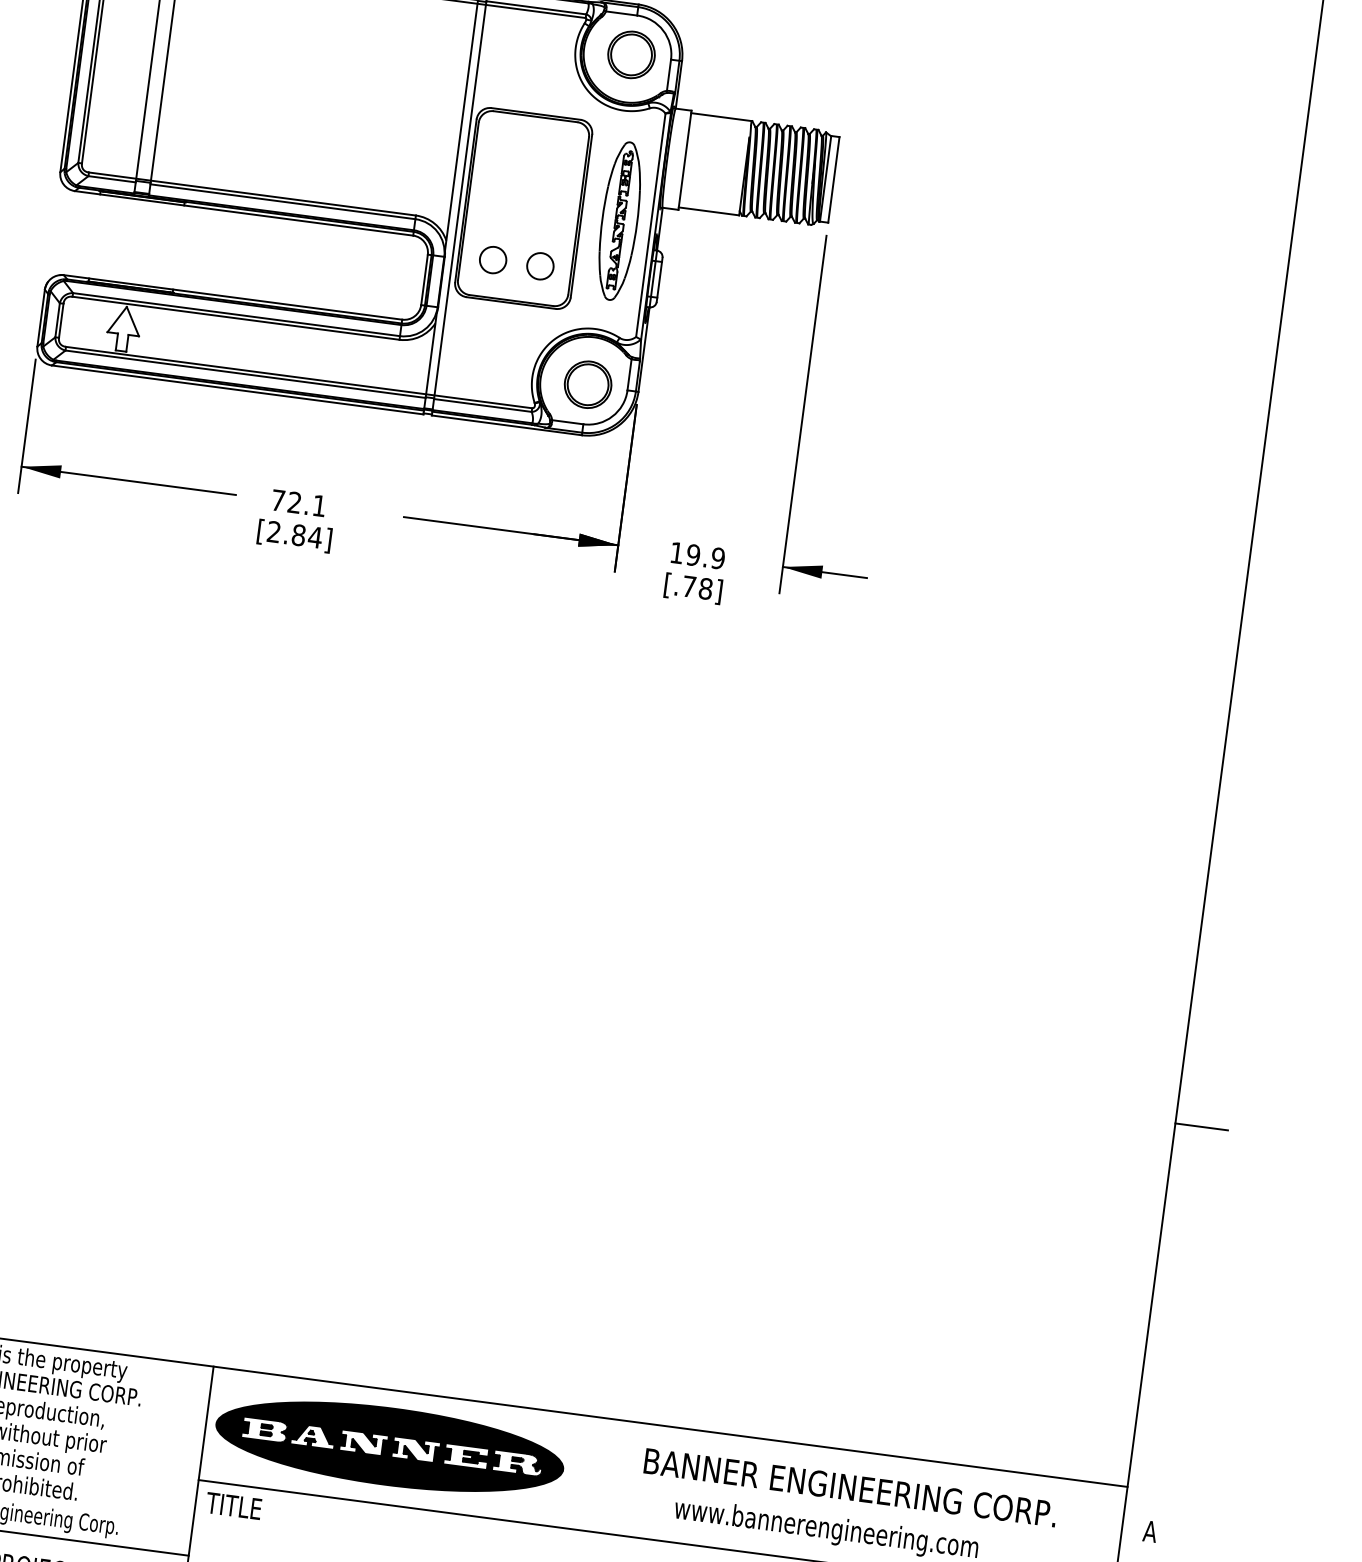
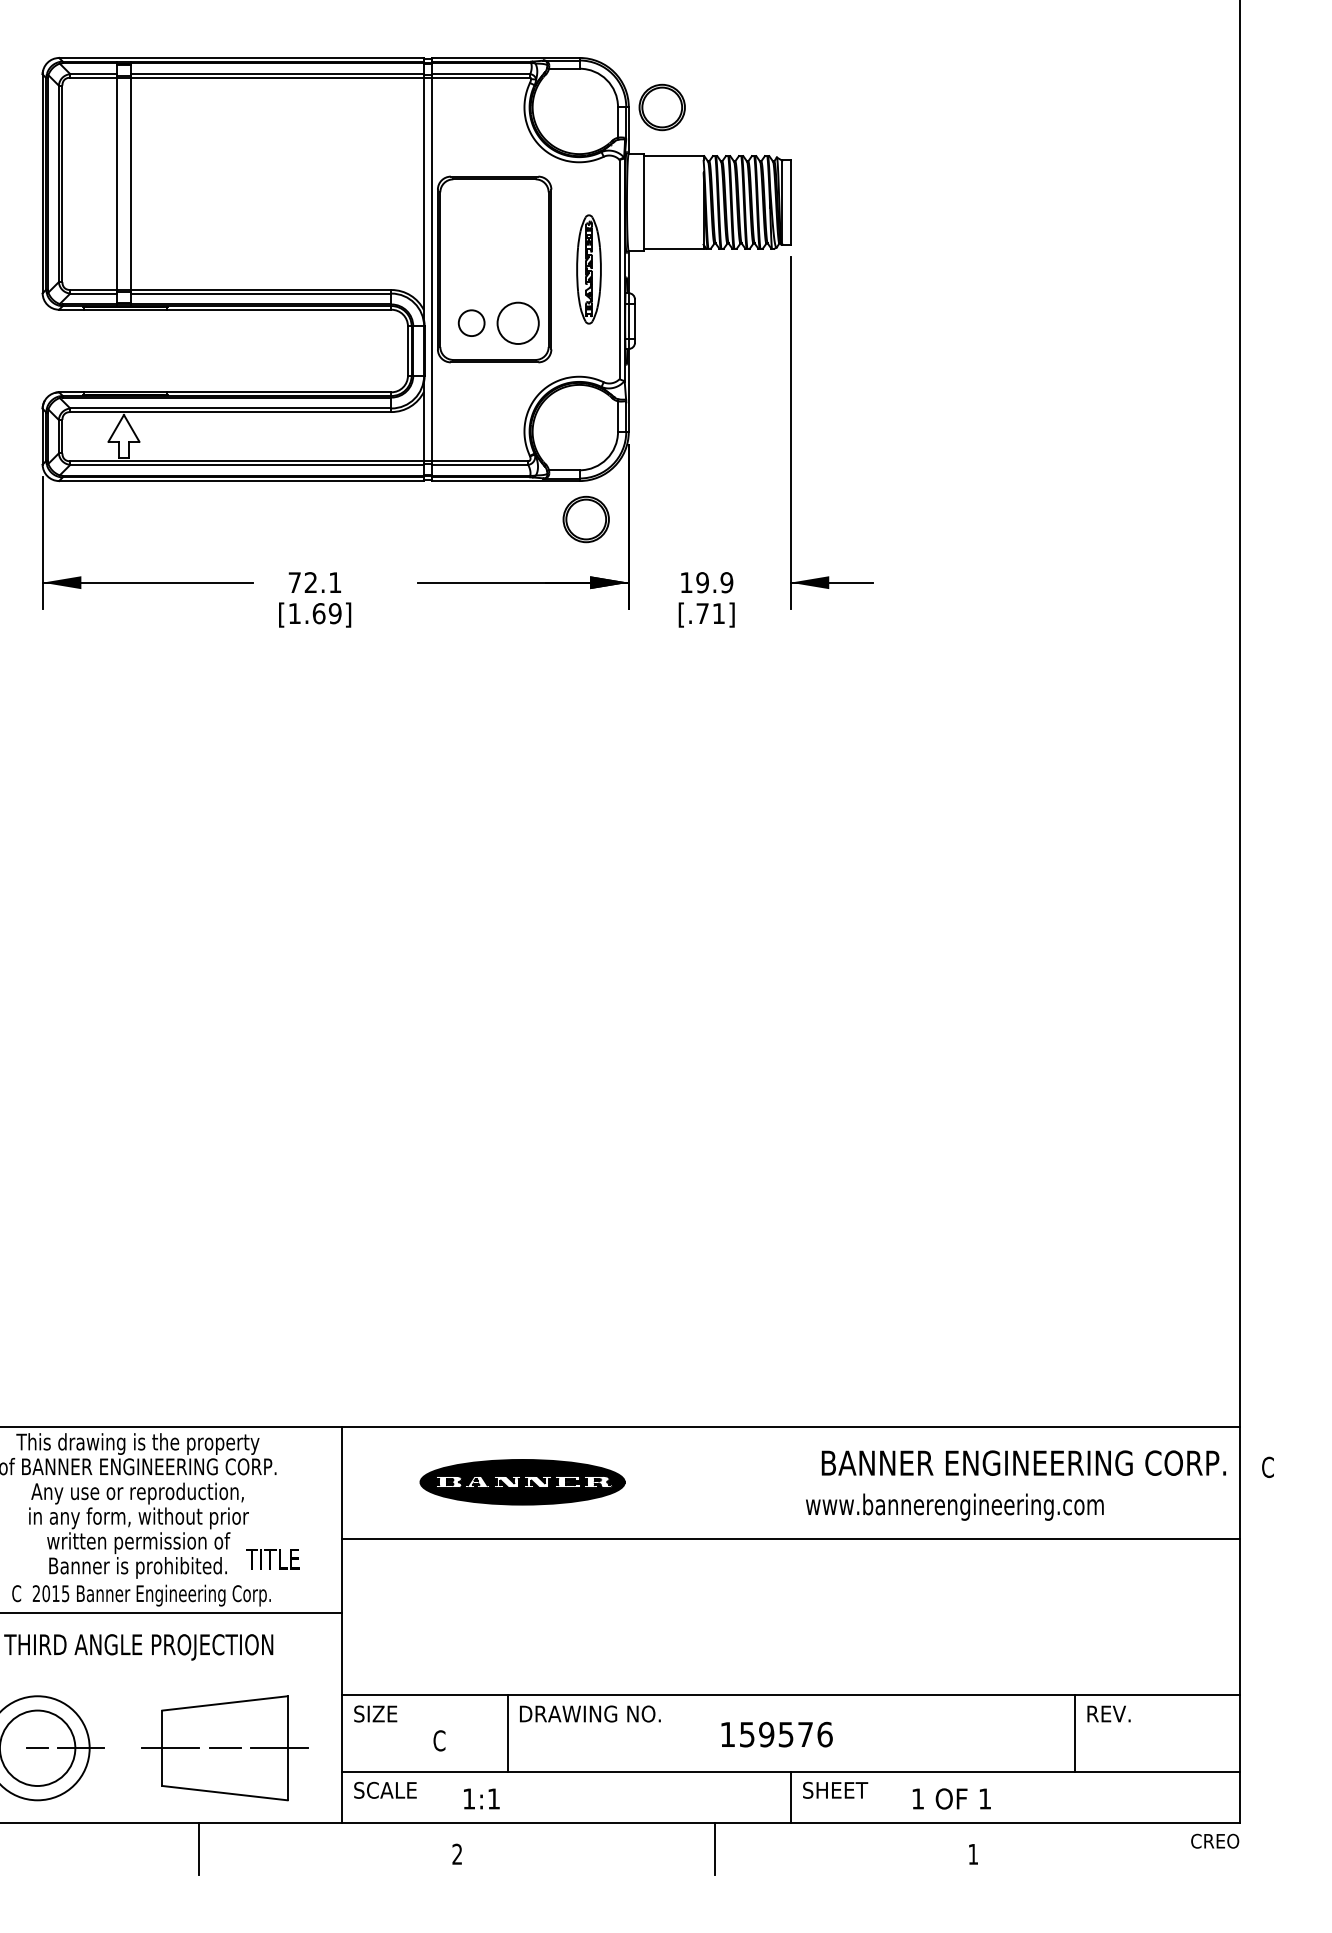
part: (630, 54) -> (661, 107), moved
part: (619, 221) -> (588, 269), size x0.7
circle: (539, 265) -> (517, 322), size x1.6
part: (587, 384) -> (585, 519), moved
text: (294, 534) -> (314, 613), [2.84] -> [1.69]
text: (705, 588) -> (718, 613), [.78] -> [.71]
line: (1201, 1127) -> (1265, 1070), removed
part: (389, 1447) -> (522, 1482), size x0.6
text: (850, 1487) -> (1023, 1462), moved
text: (233, 1506) -> (272, 1559), moved
text: (1149, 1531) -> (1267, 1467), A -> C

